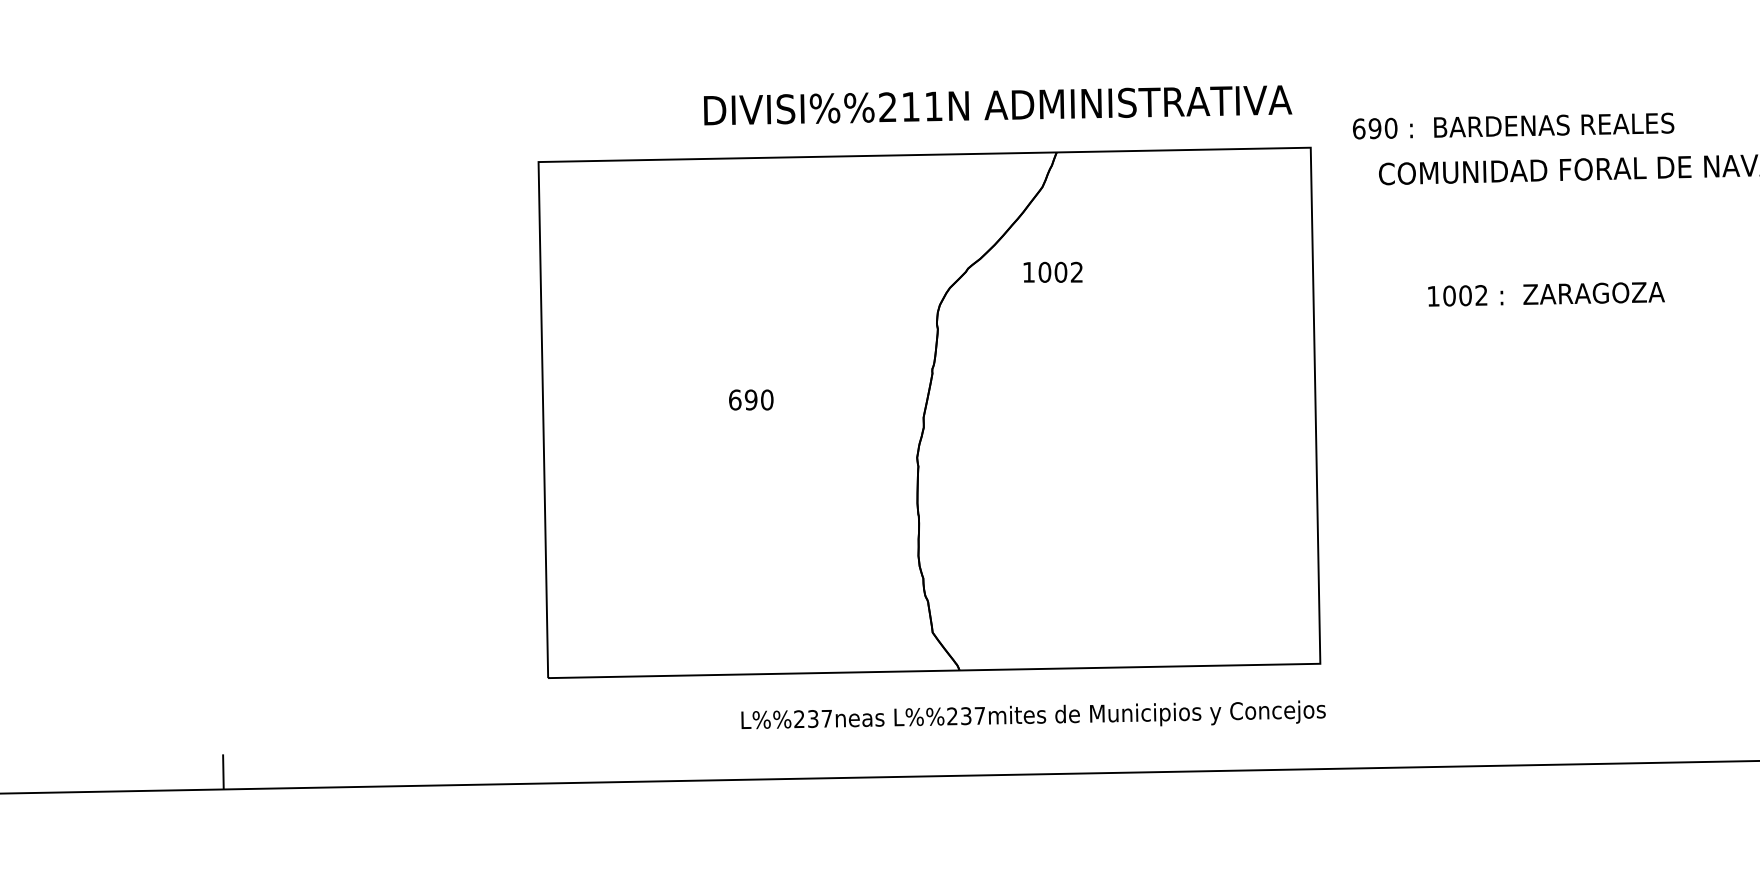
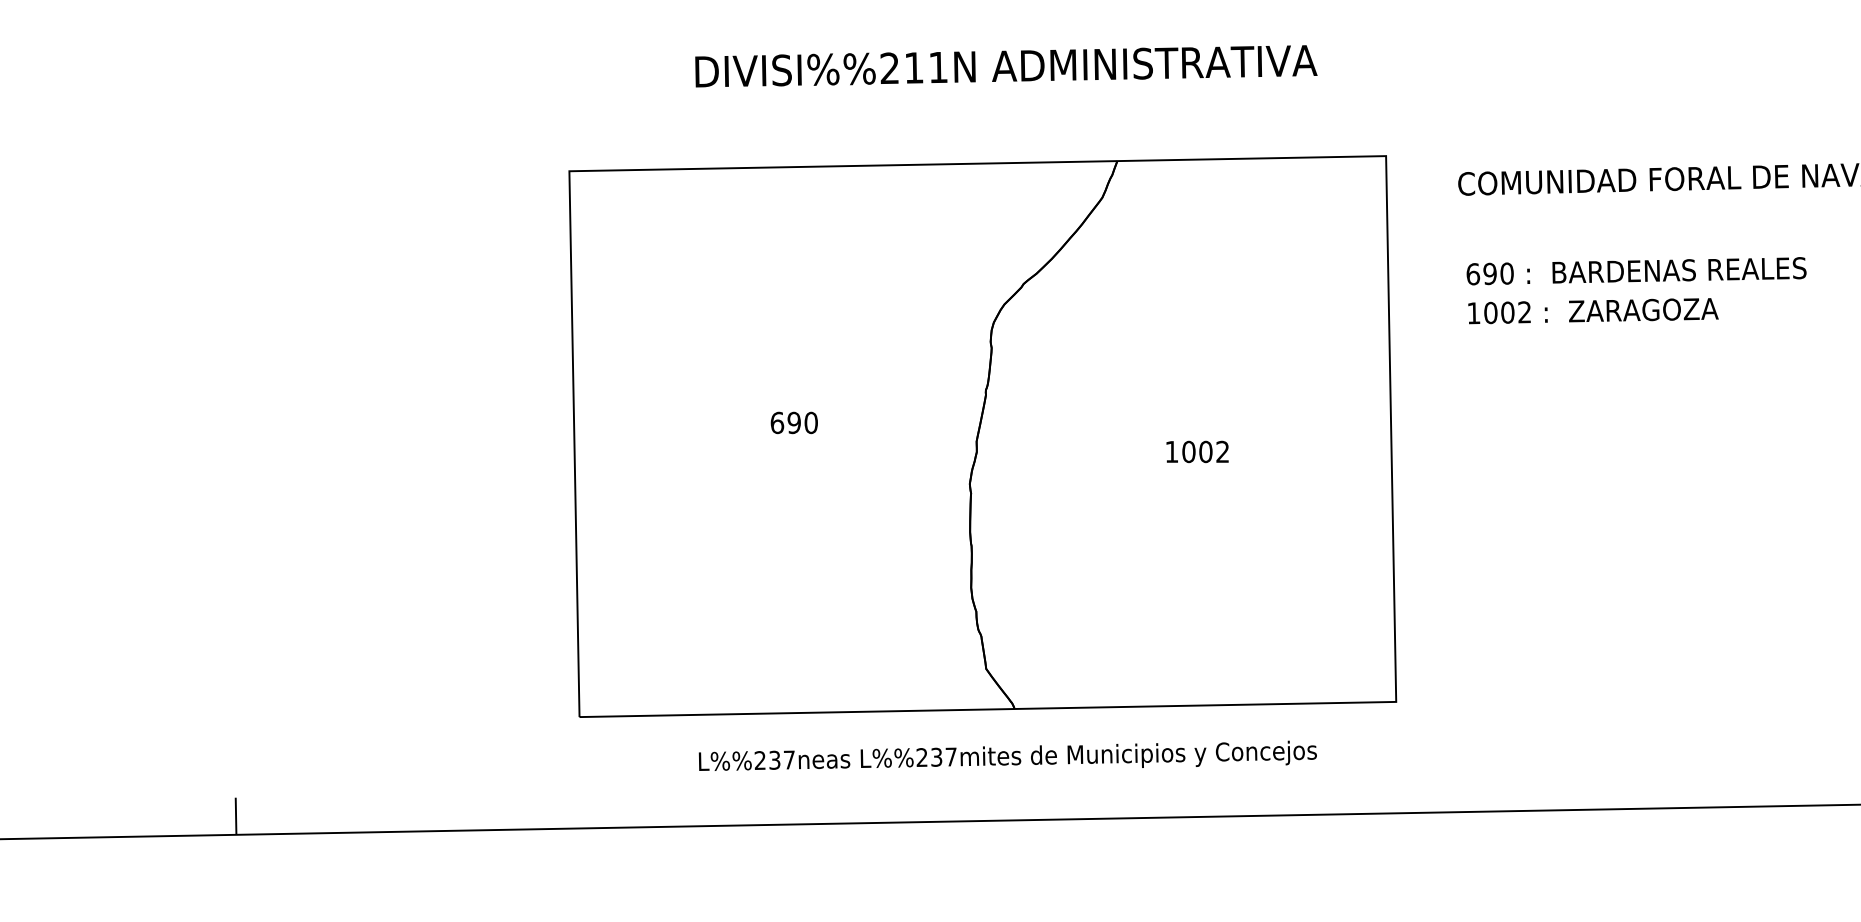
text: (998, 105) -> (1006, 66), moved
text: (1513, 126) -> (1636, 271), moved
text: (1053, 271) -> (1197, 451), moved
text: (1546, 294) -> (1593, 311), moved
text: (1033, 714) -> (1007, 755), moved

